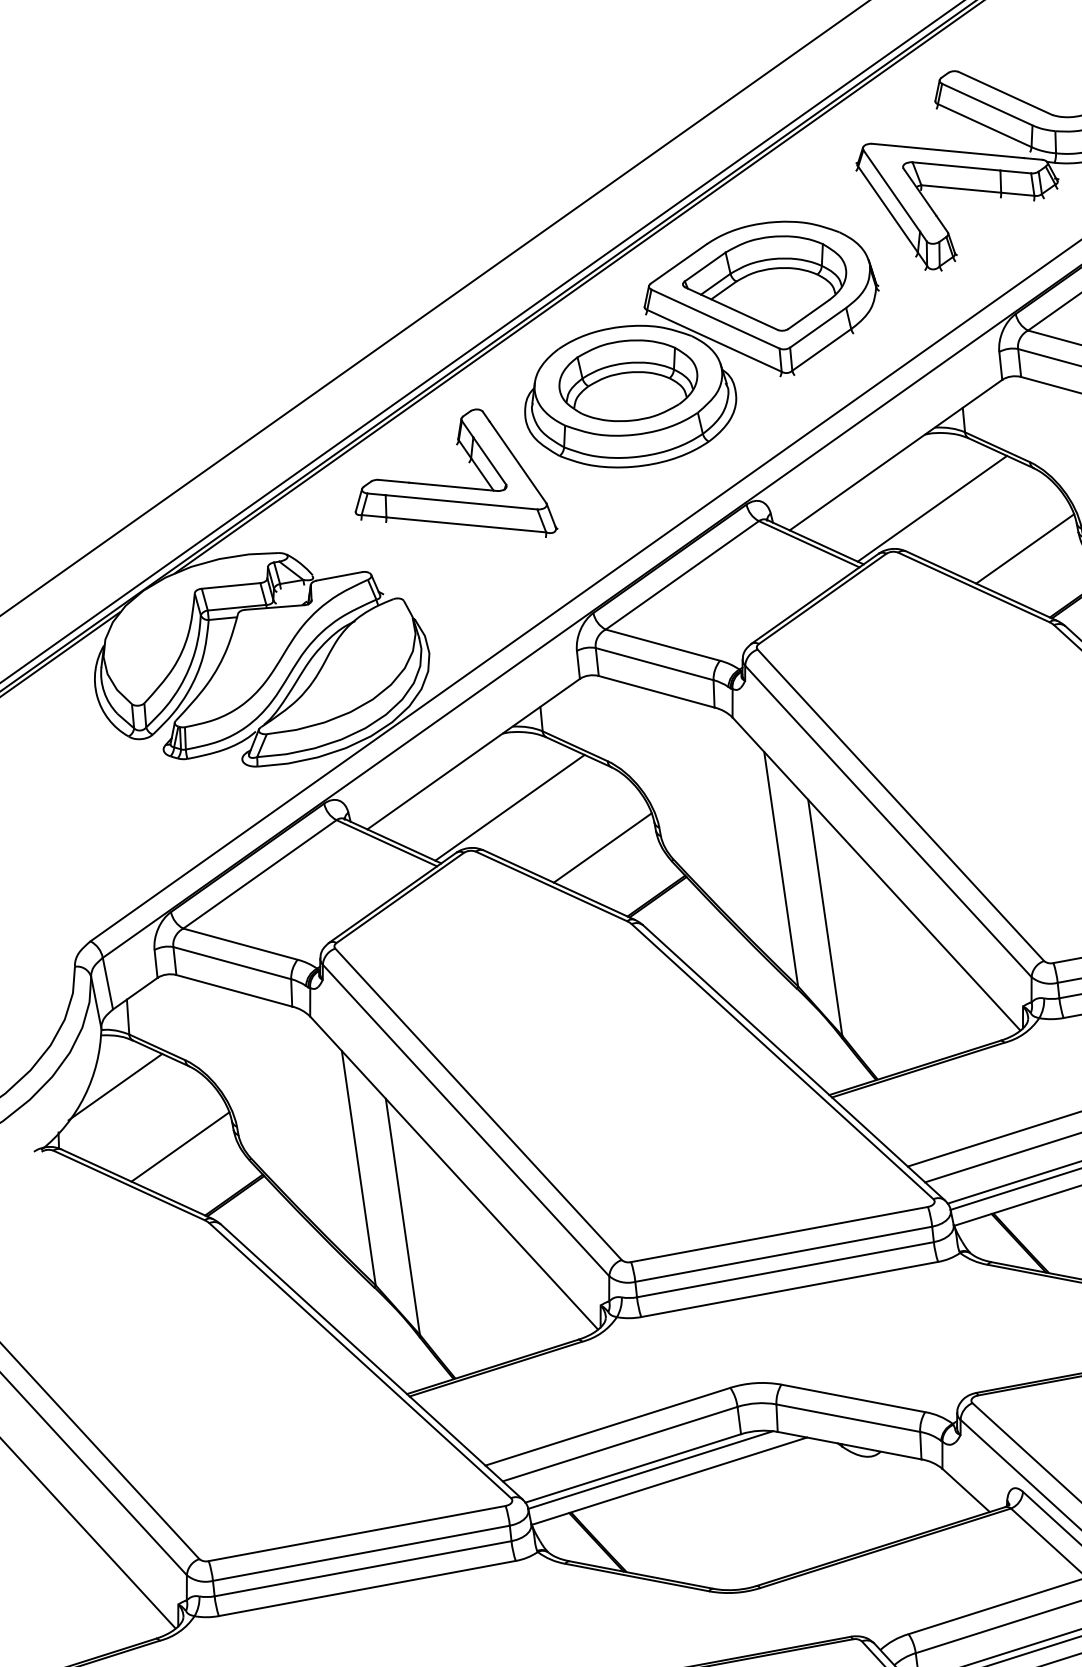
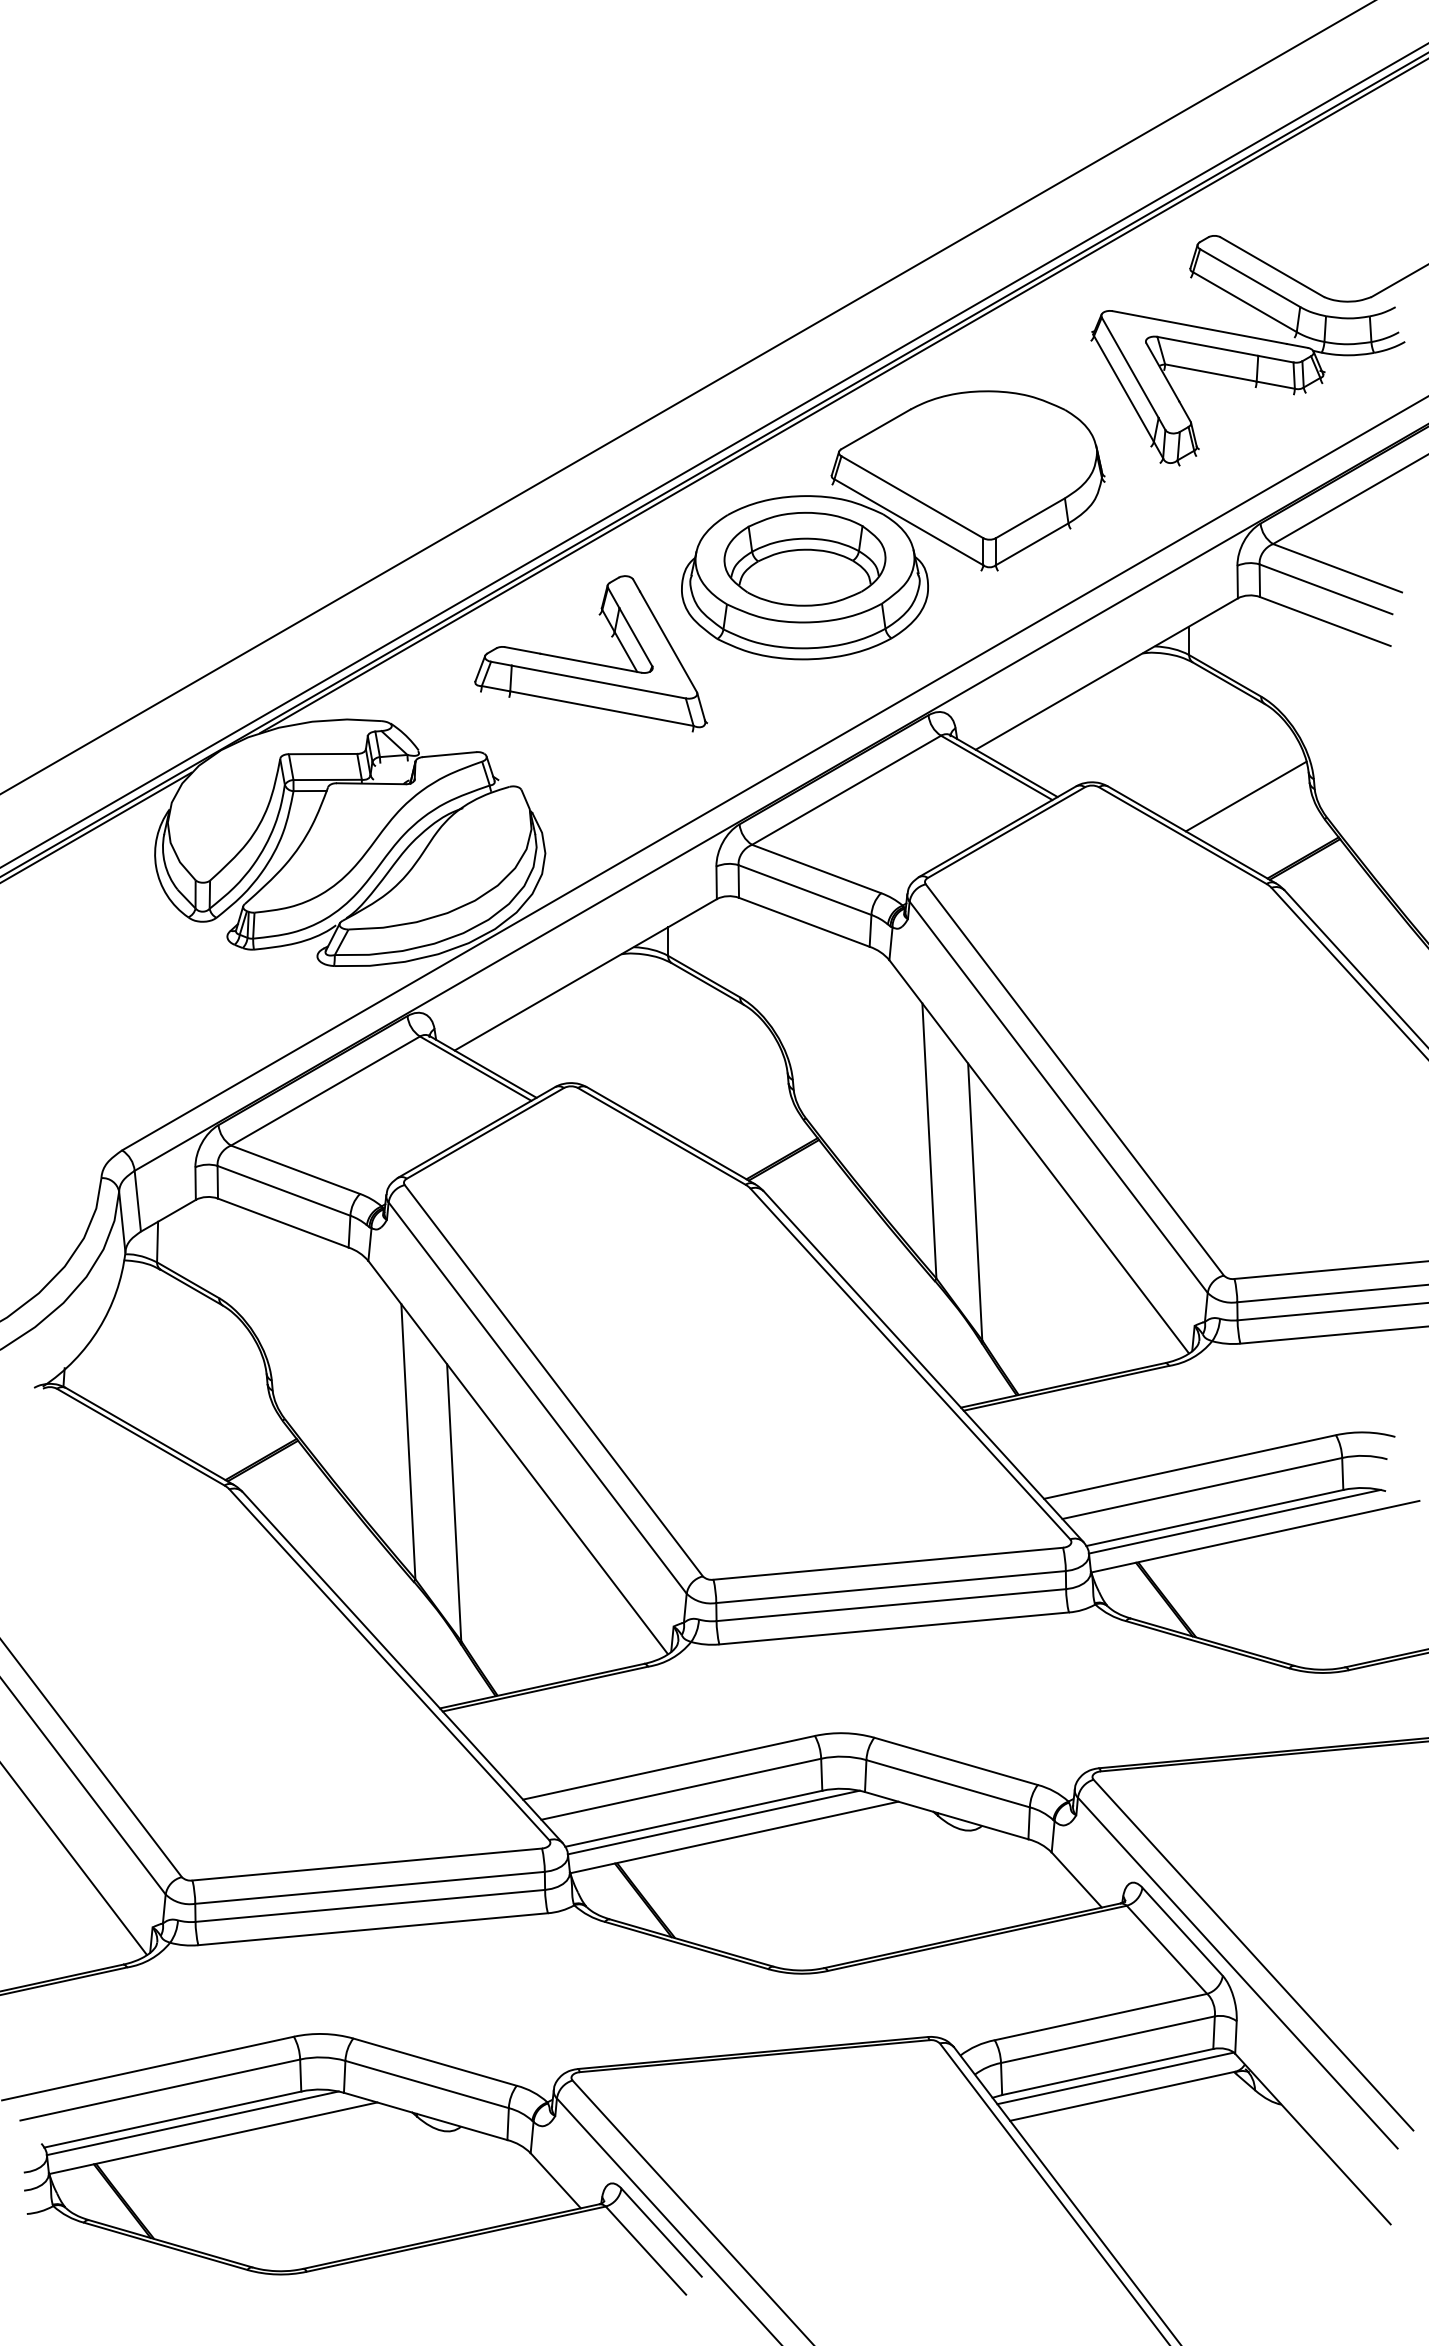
part: (765, 284) -> (973, 462), removed
line: (932, 508) -> (1143, 739), removed
line: (510, 807) -> (622, 1040), removed
line: (602, 848) -> (724, 1097), removed
line: (115, 1086) -> (135, 1321), removed
line: (179, 1146) -> (203, 1397), removed

